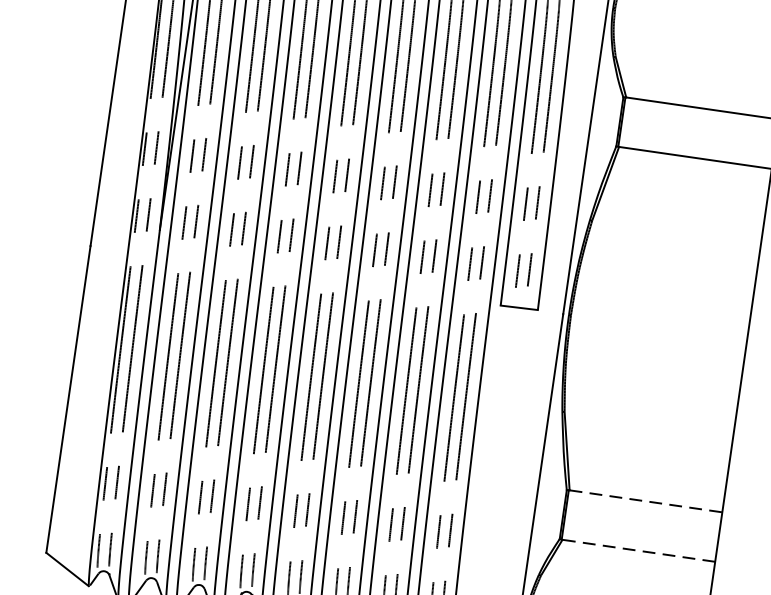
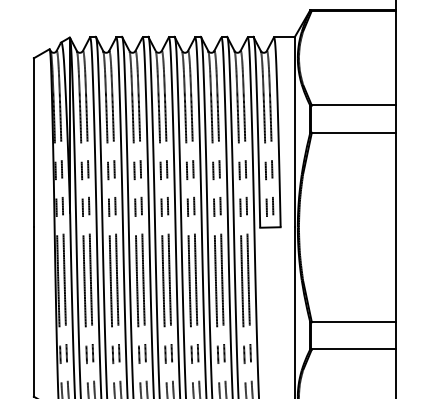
line: (646, 502) -> (354, 322), dashed -> solid
line: (638, 550) -> (353, 349), dashed -> solid

